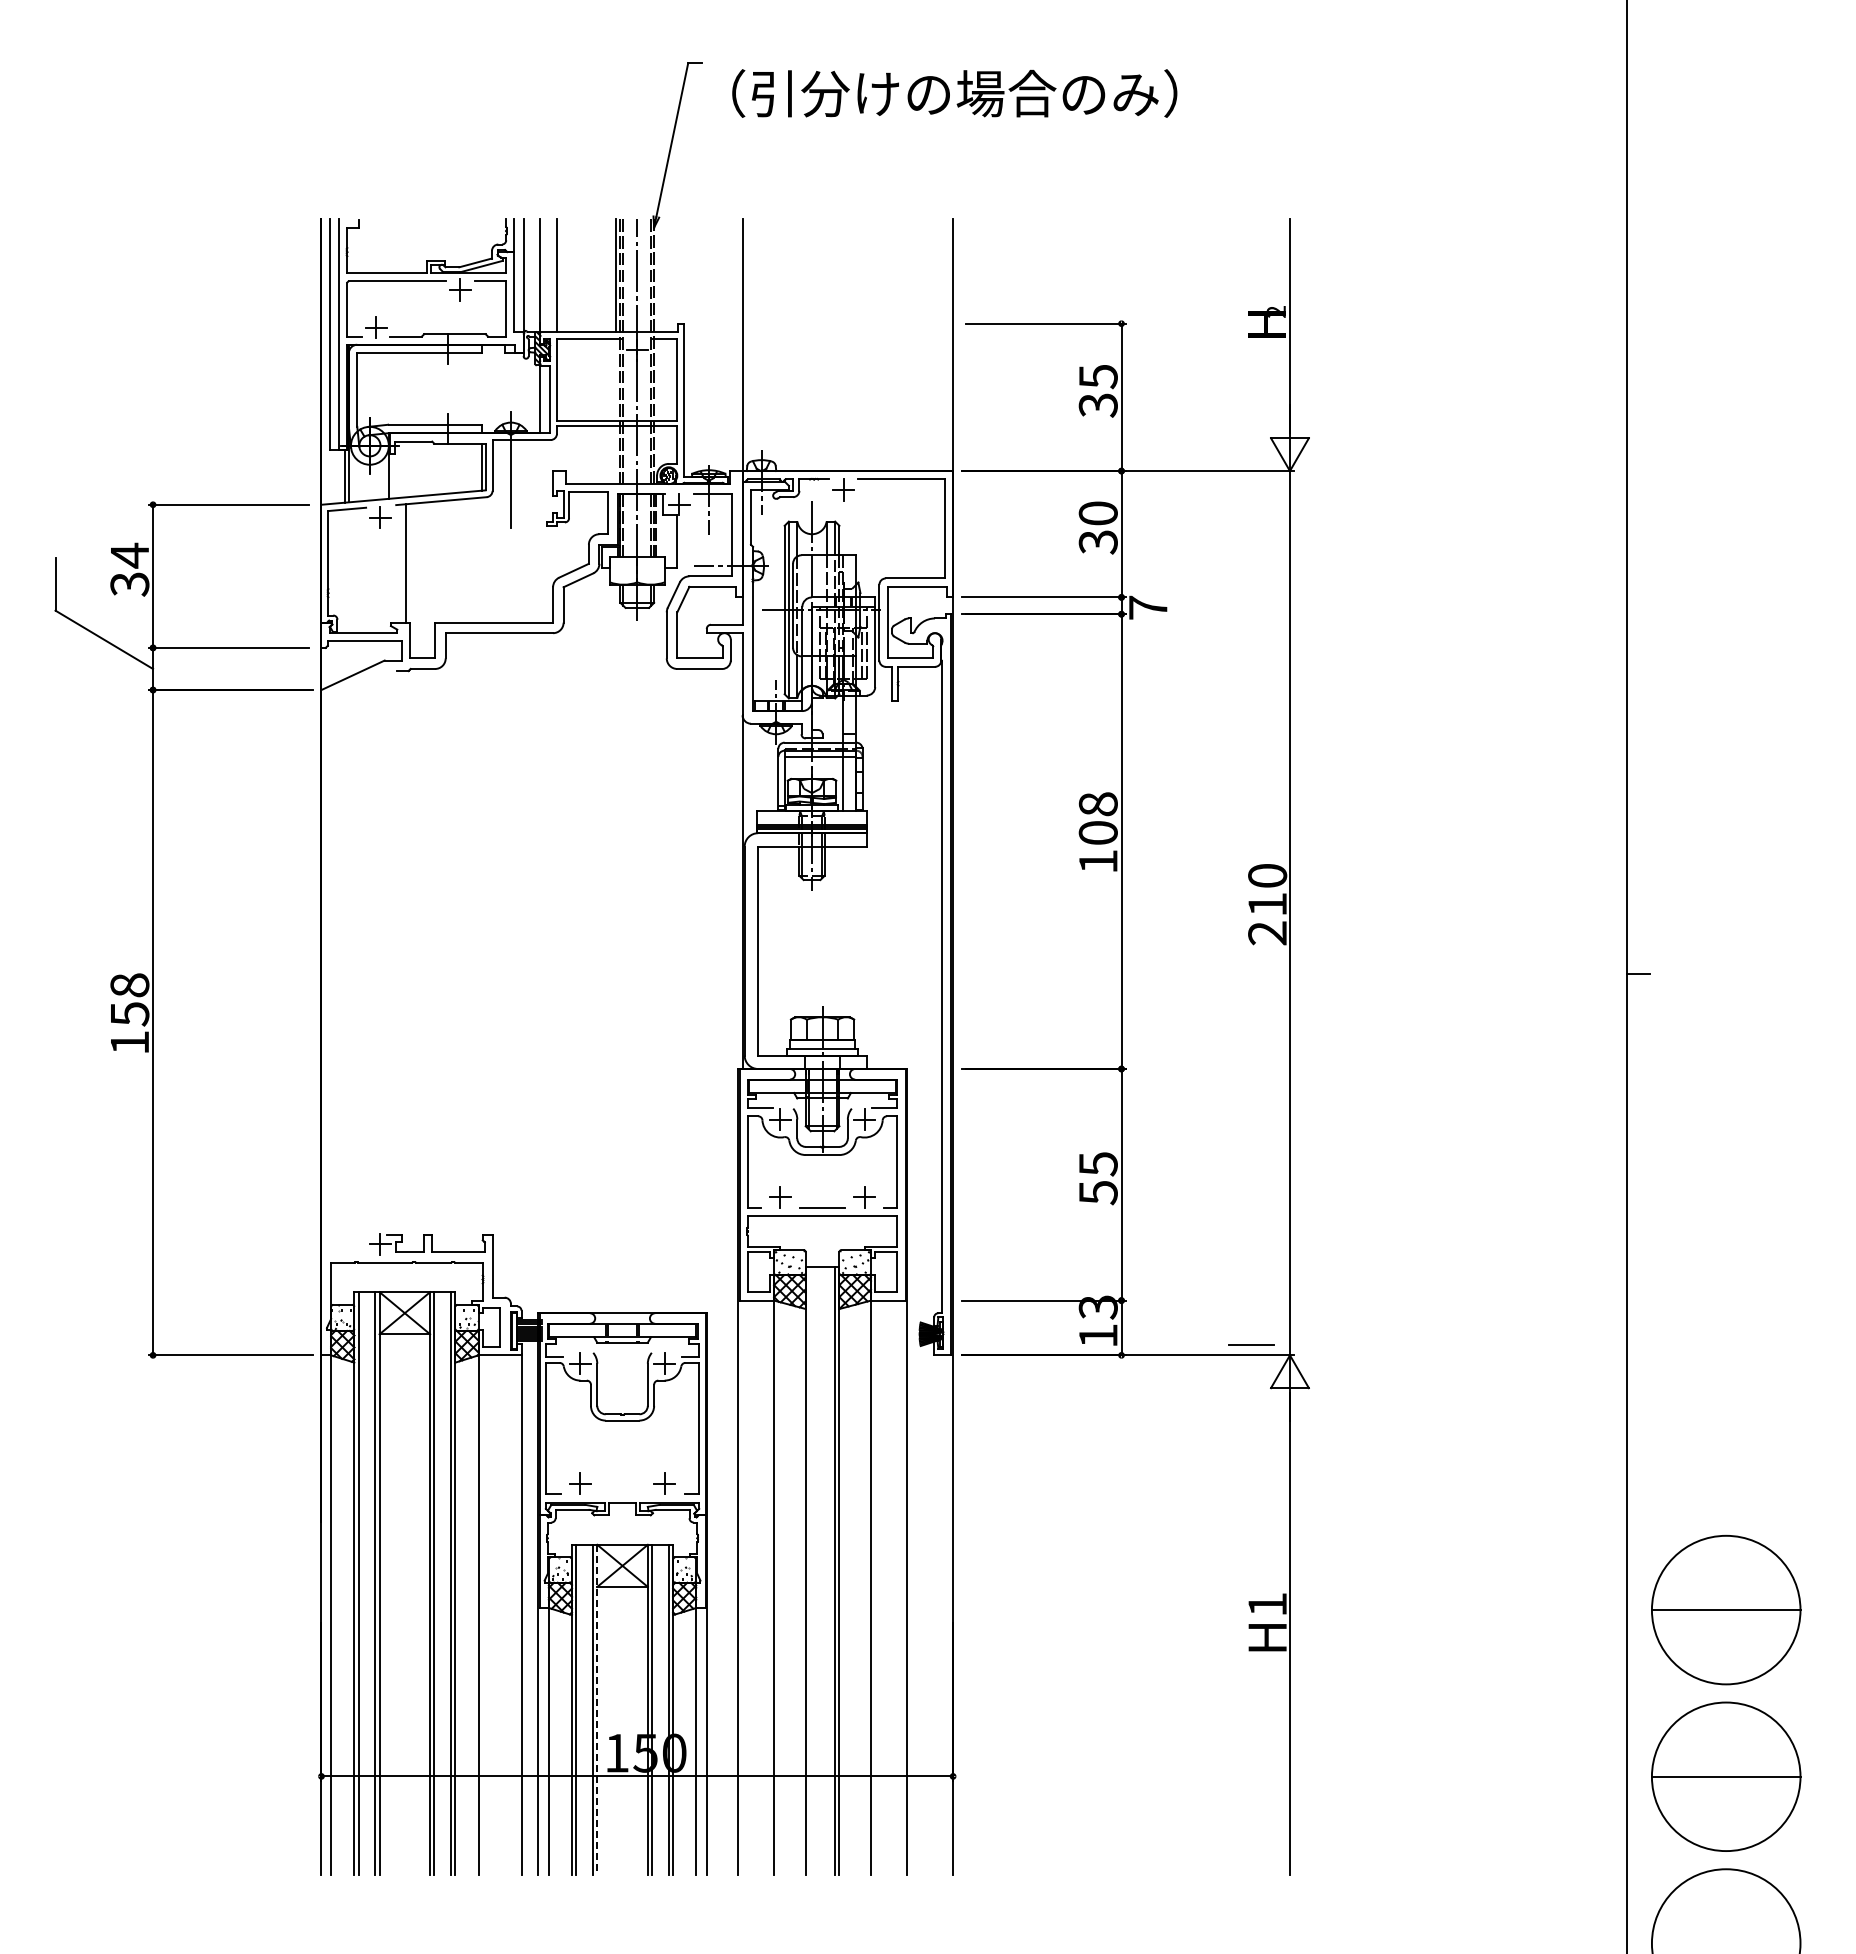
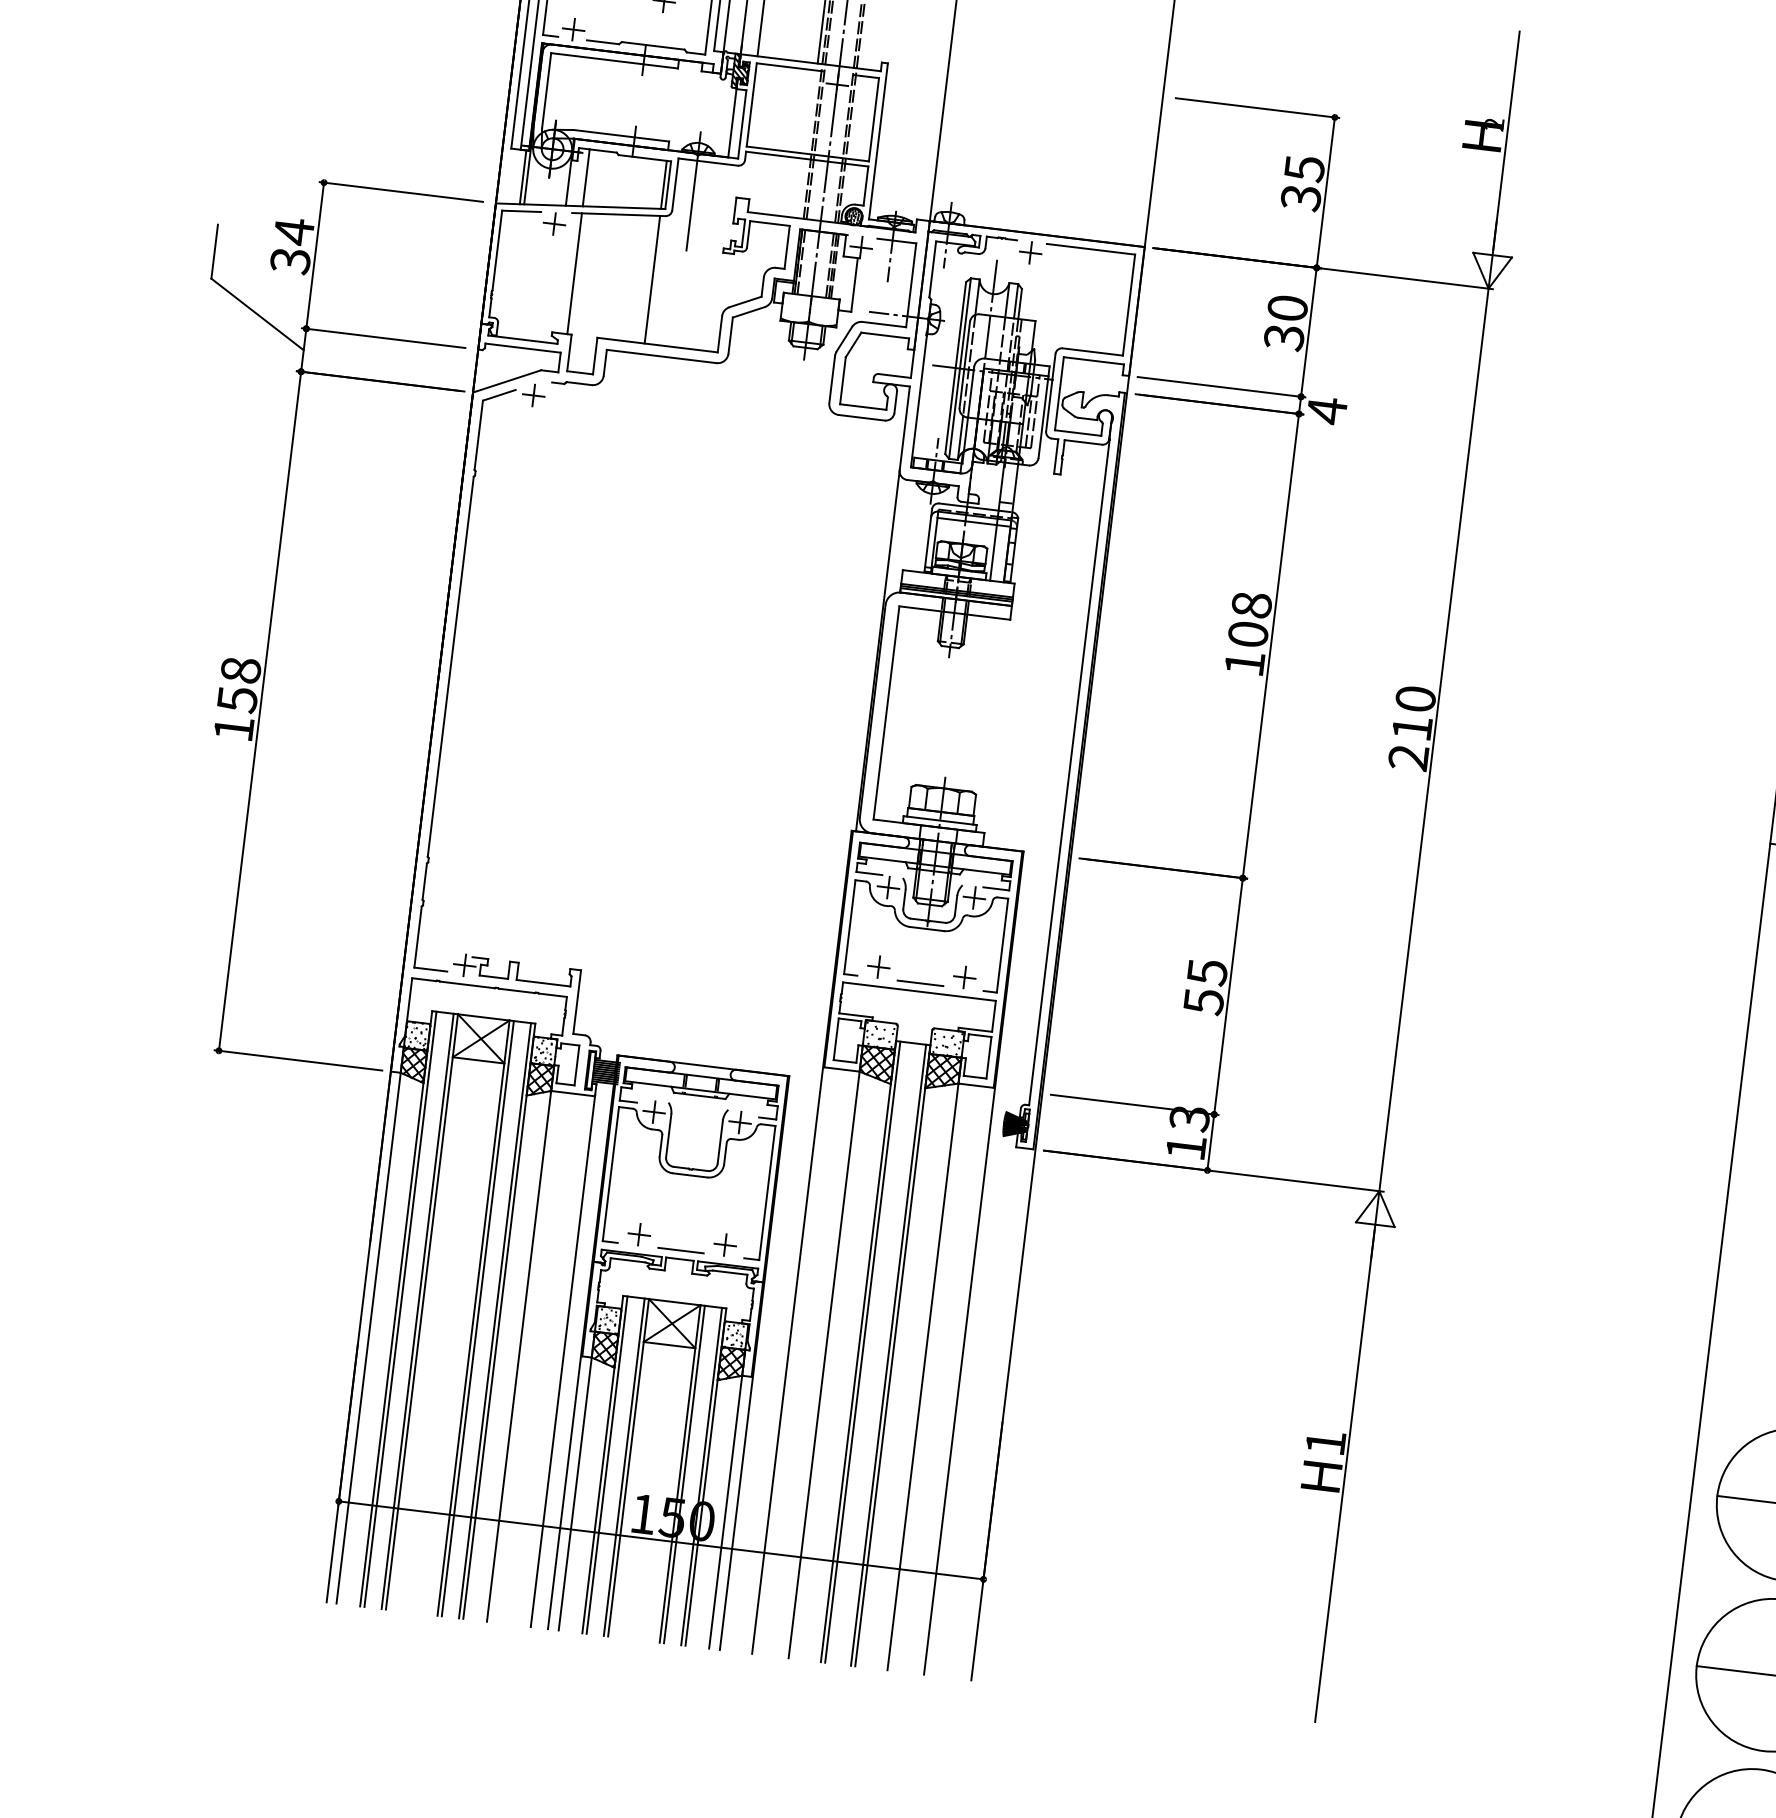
line: (405, 469) -> (586, 177), added
line: (481, 559) -> (652, 279), added
text: (1148, 607) -> (1327, 410), 7 -> 4
part: (332, 963) -> (450, 673), added
line: (1251, 1344) -> (681, 1249), moved
line: (809, 1570) -> (862, 1351), added
line: (597, 1710) -> (628, 1468), dashed -> solid

